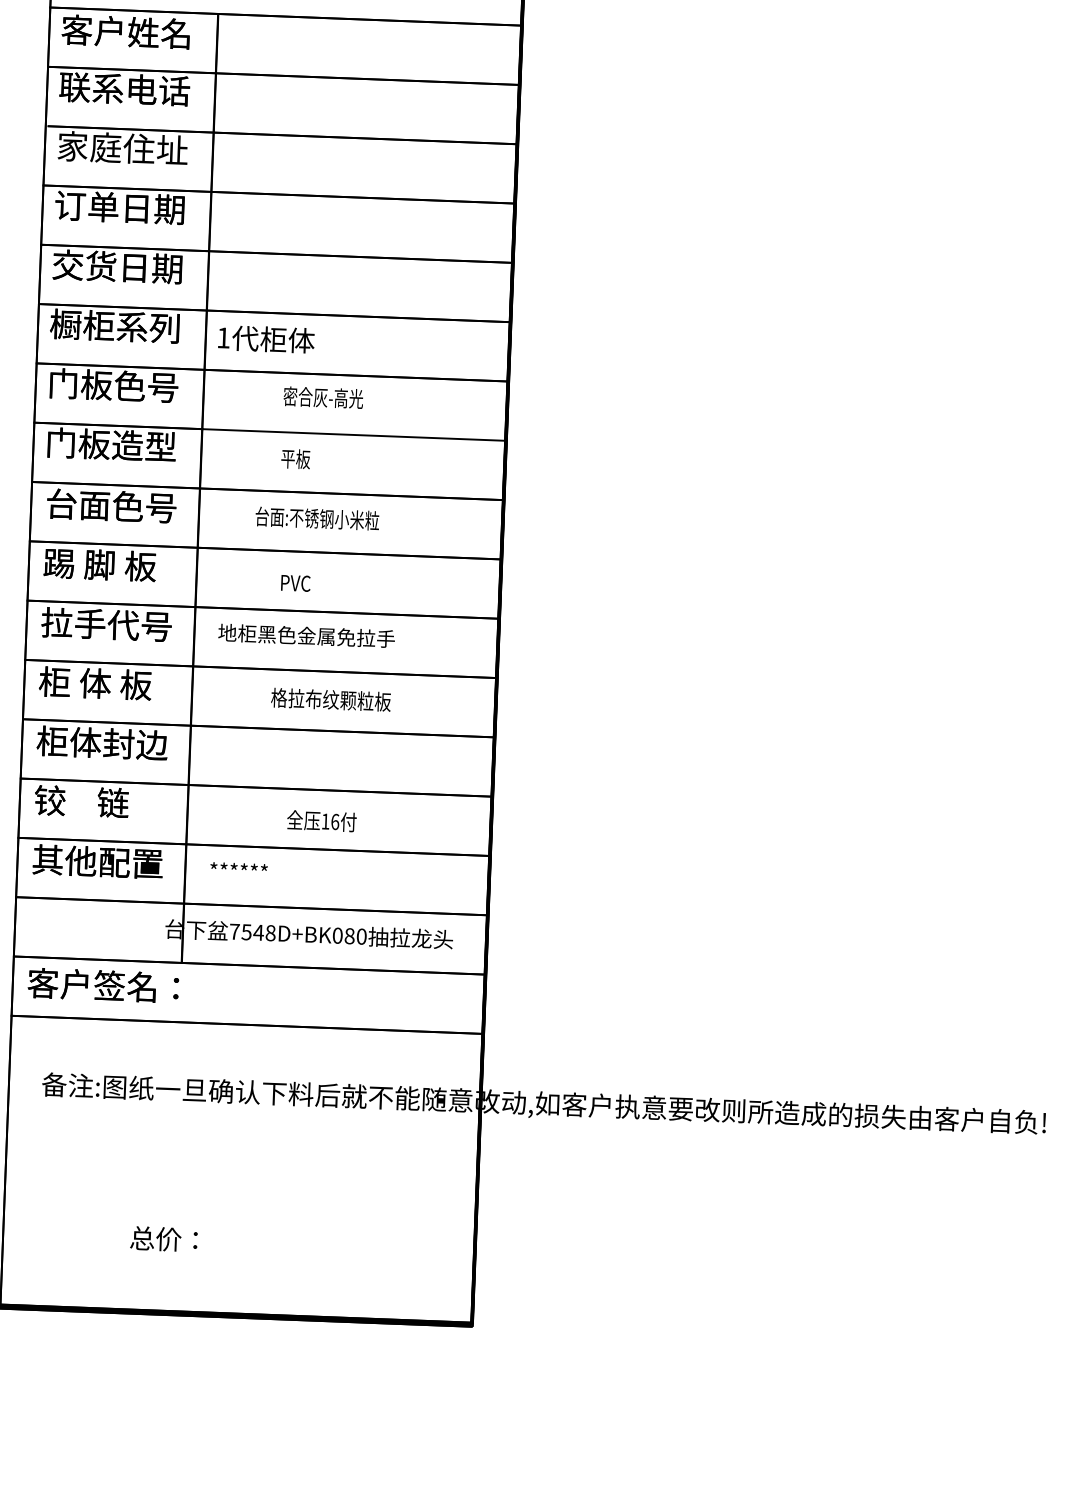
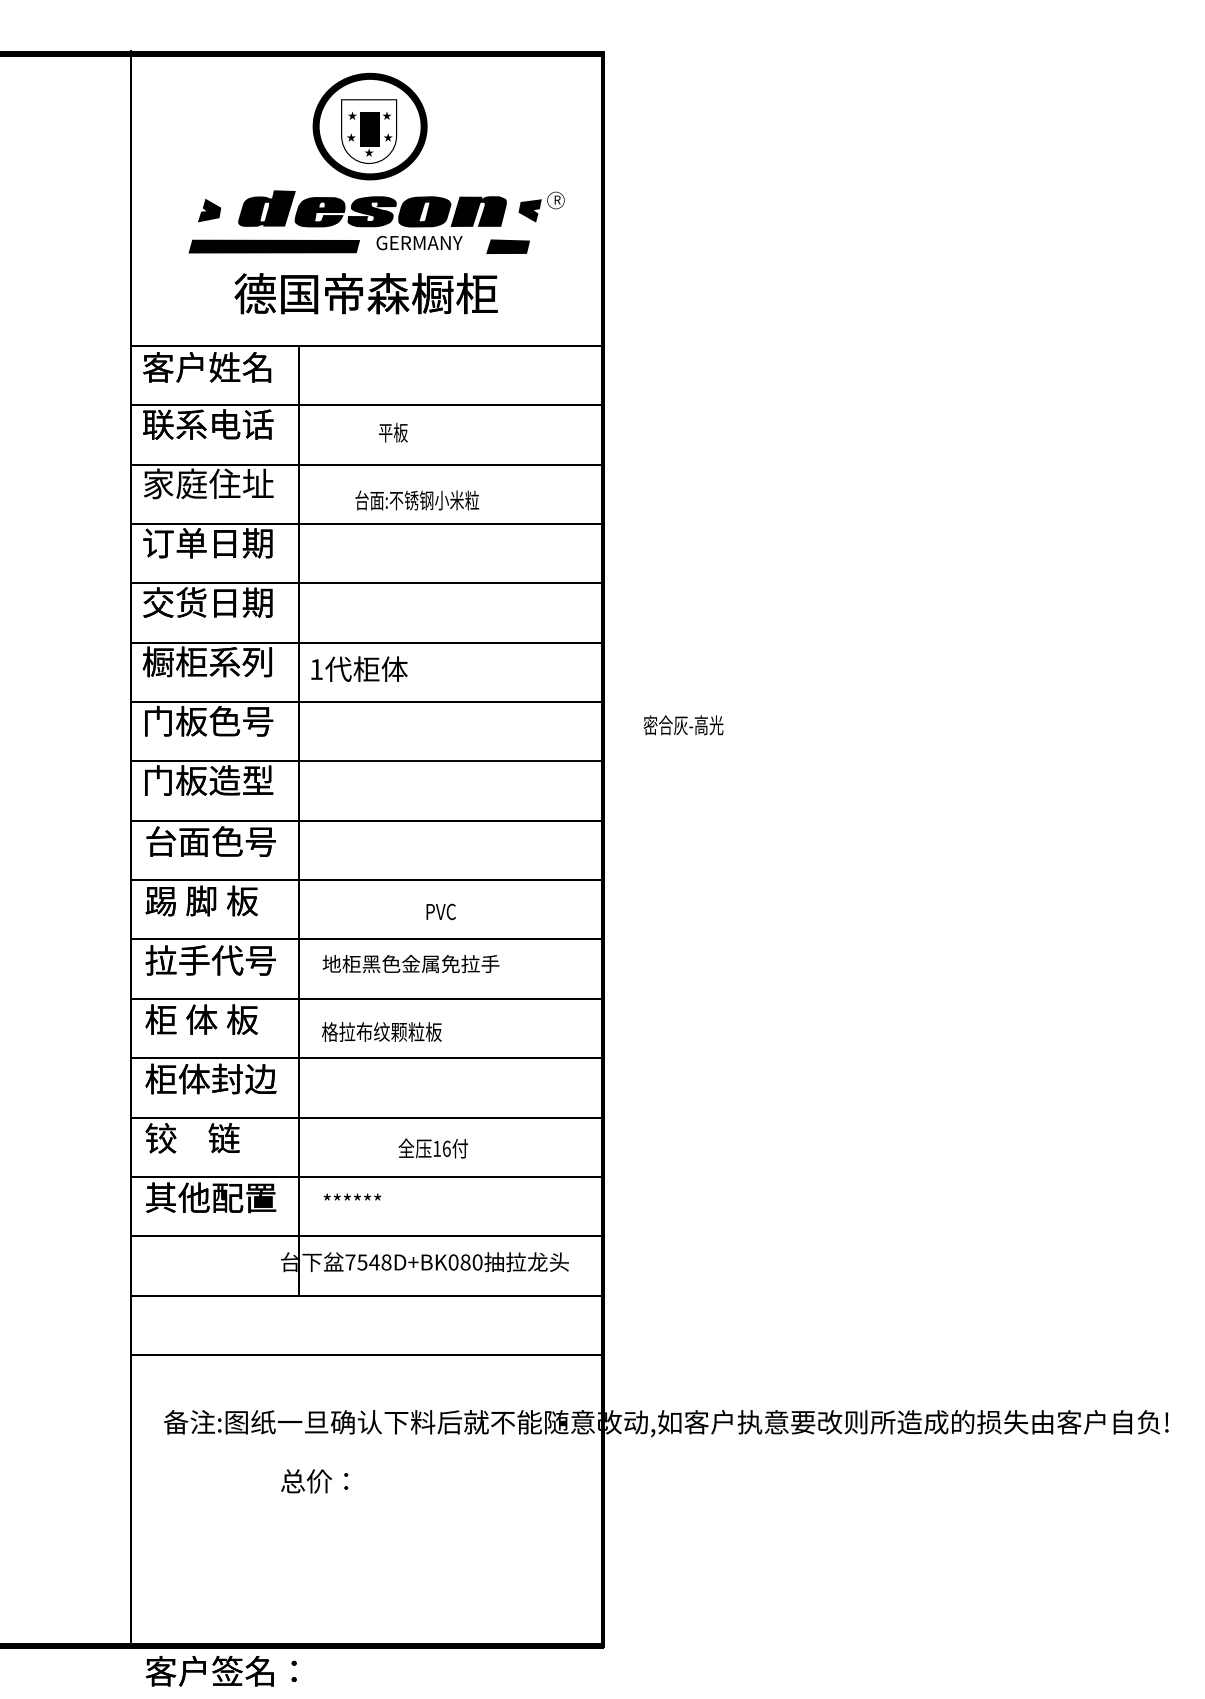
text: (323, 397) -> (683, 725), moved
text: (295, 458) -> (393, 432), moved
text: (317, 518) -> (417, 500), moved
text: (295, 582) -> (440, 911), moved
text: (330, 699) -> (381, 1031), moved
text: (102, 984) -> (220, 1670), moved
text: (163, 1239) -> (314, 1481), moved

